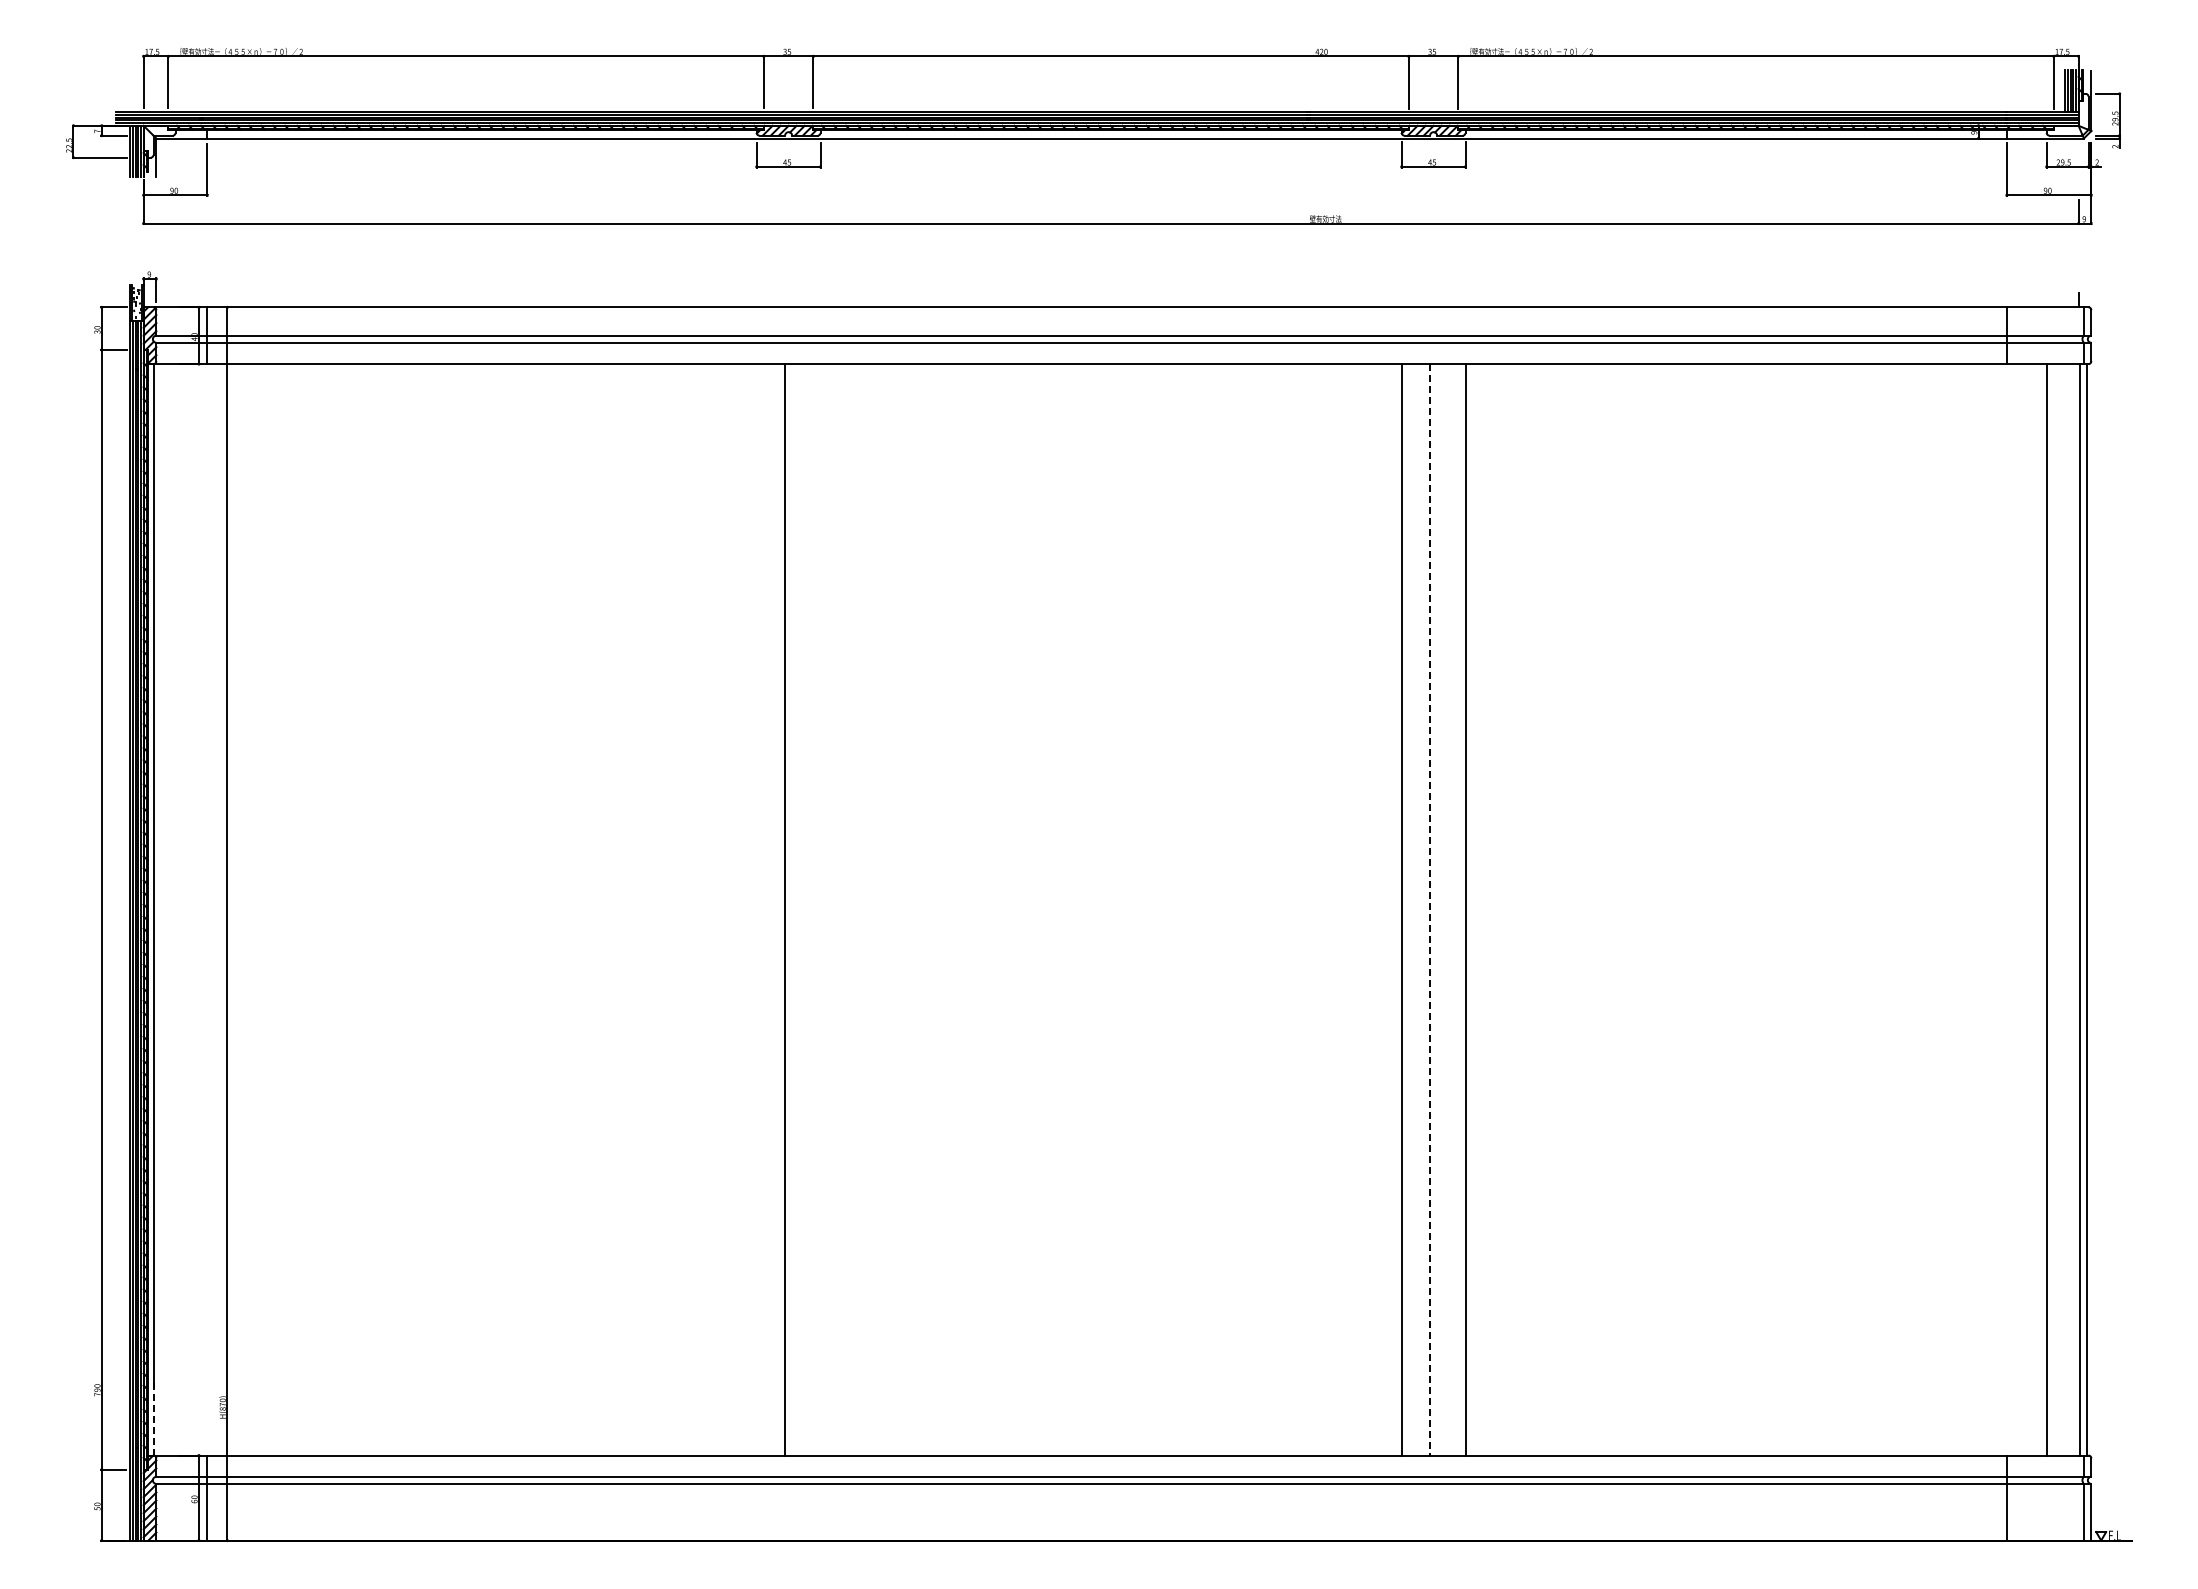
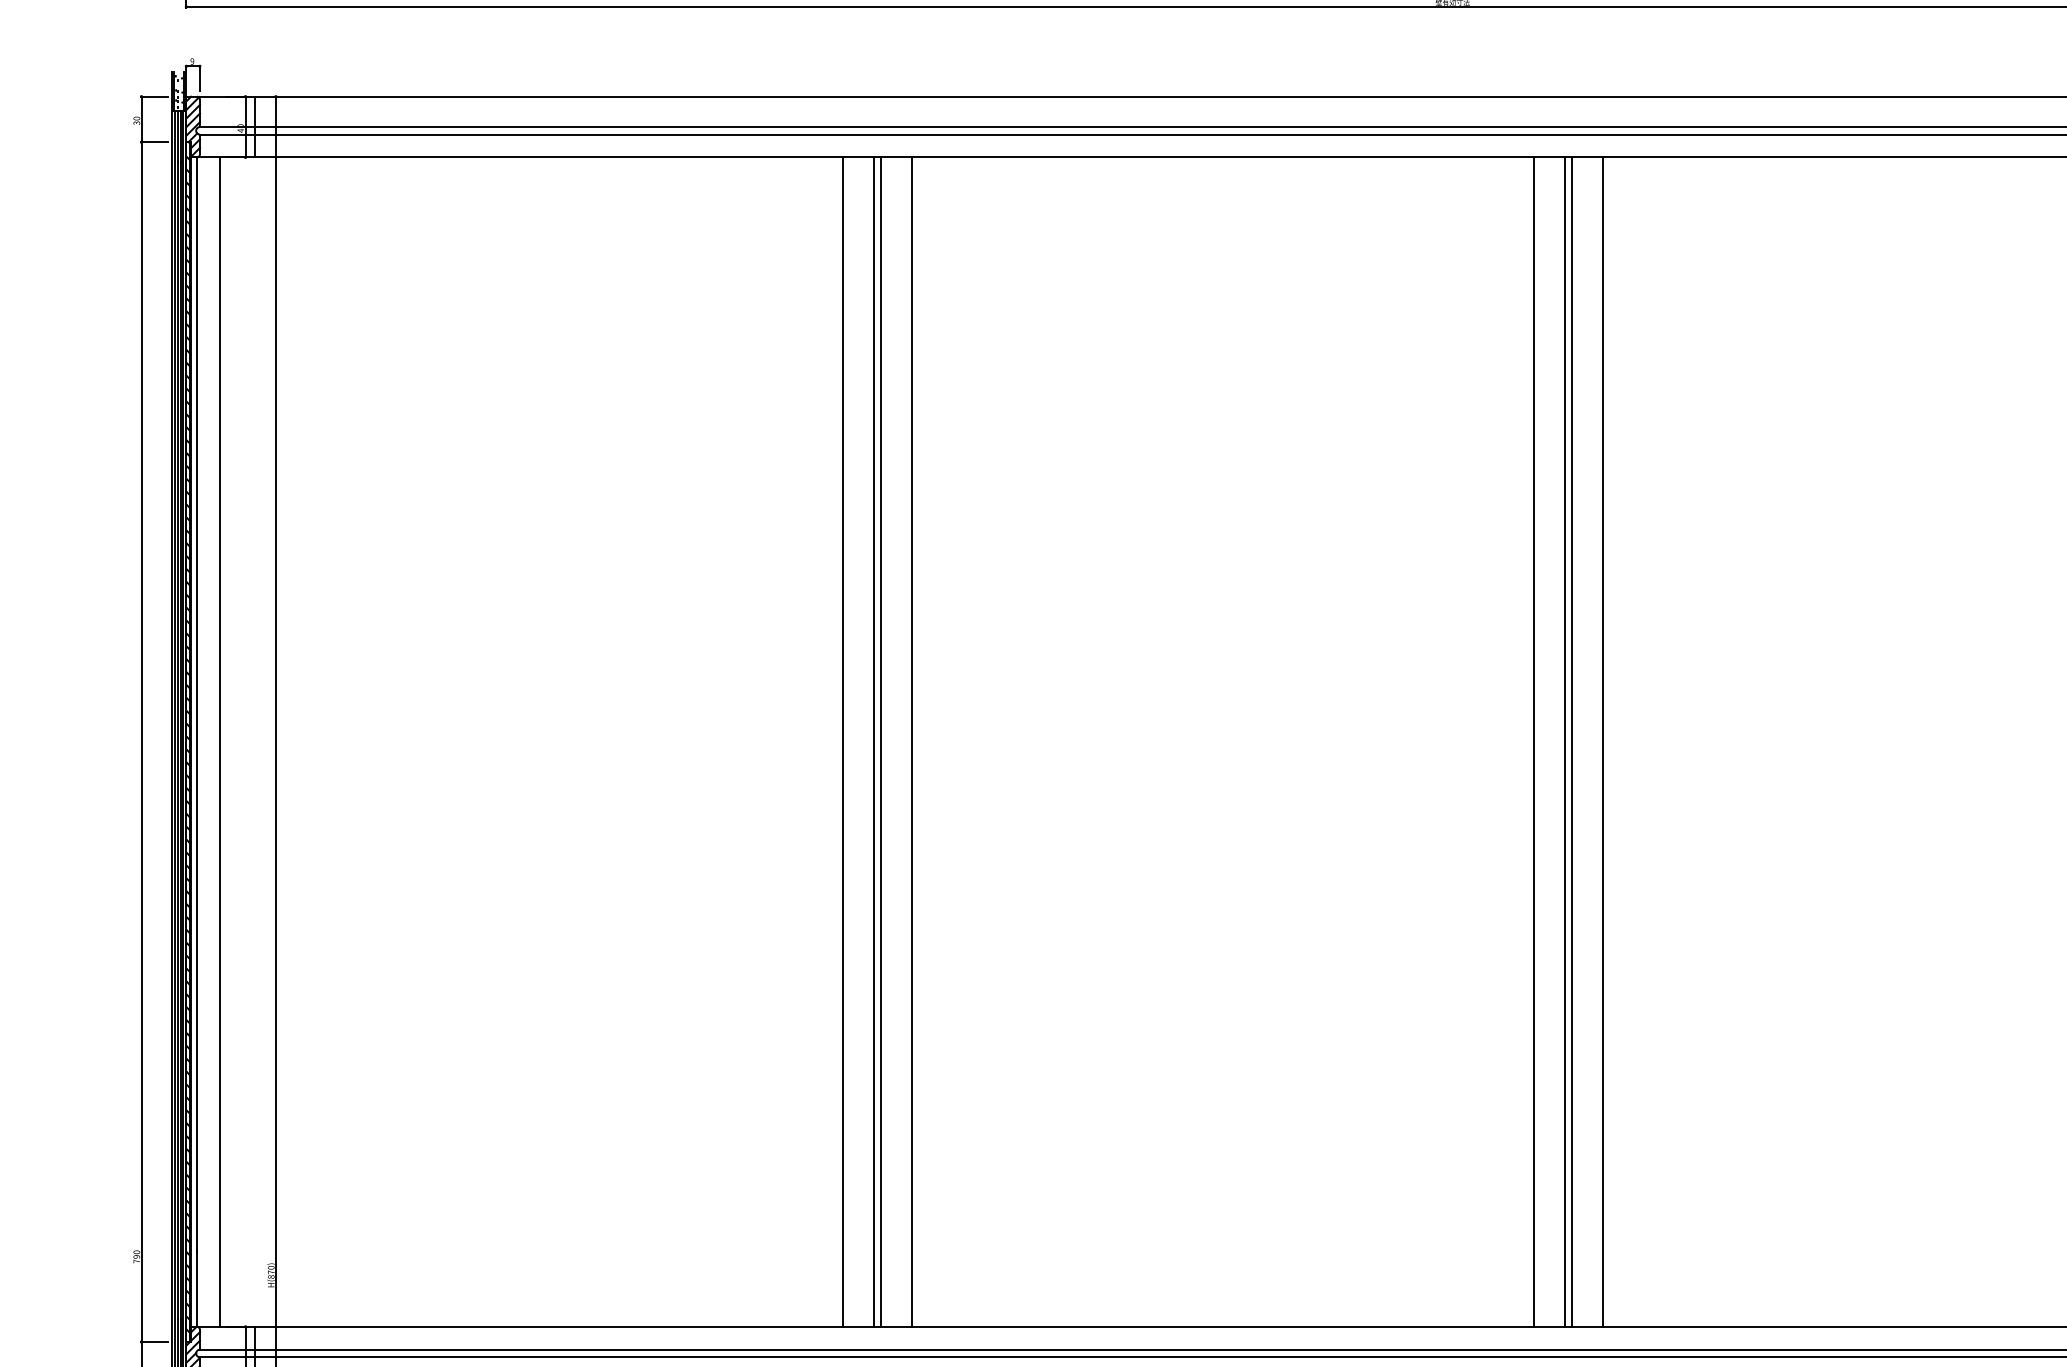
line: (175, 909) -> (220, 741), added
line: (756, 909) -> (842, 741), added
line: (792, 909) -> (881, 741), added
line: (820, 909) -> (911, 741), added
line: (1430, 909) -> (1565, 741), dashed -> solid
line: (1437, 909) -> (1572, 741), added
line: (153, 1420) -> (196, 1289), dashed -> solid

